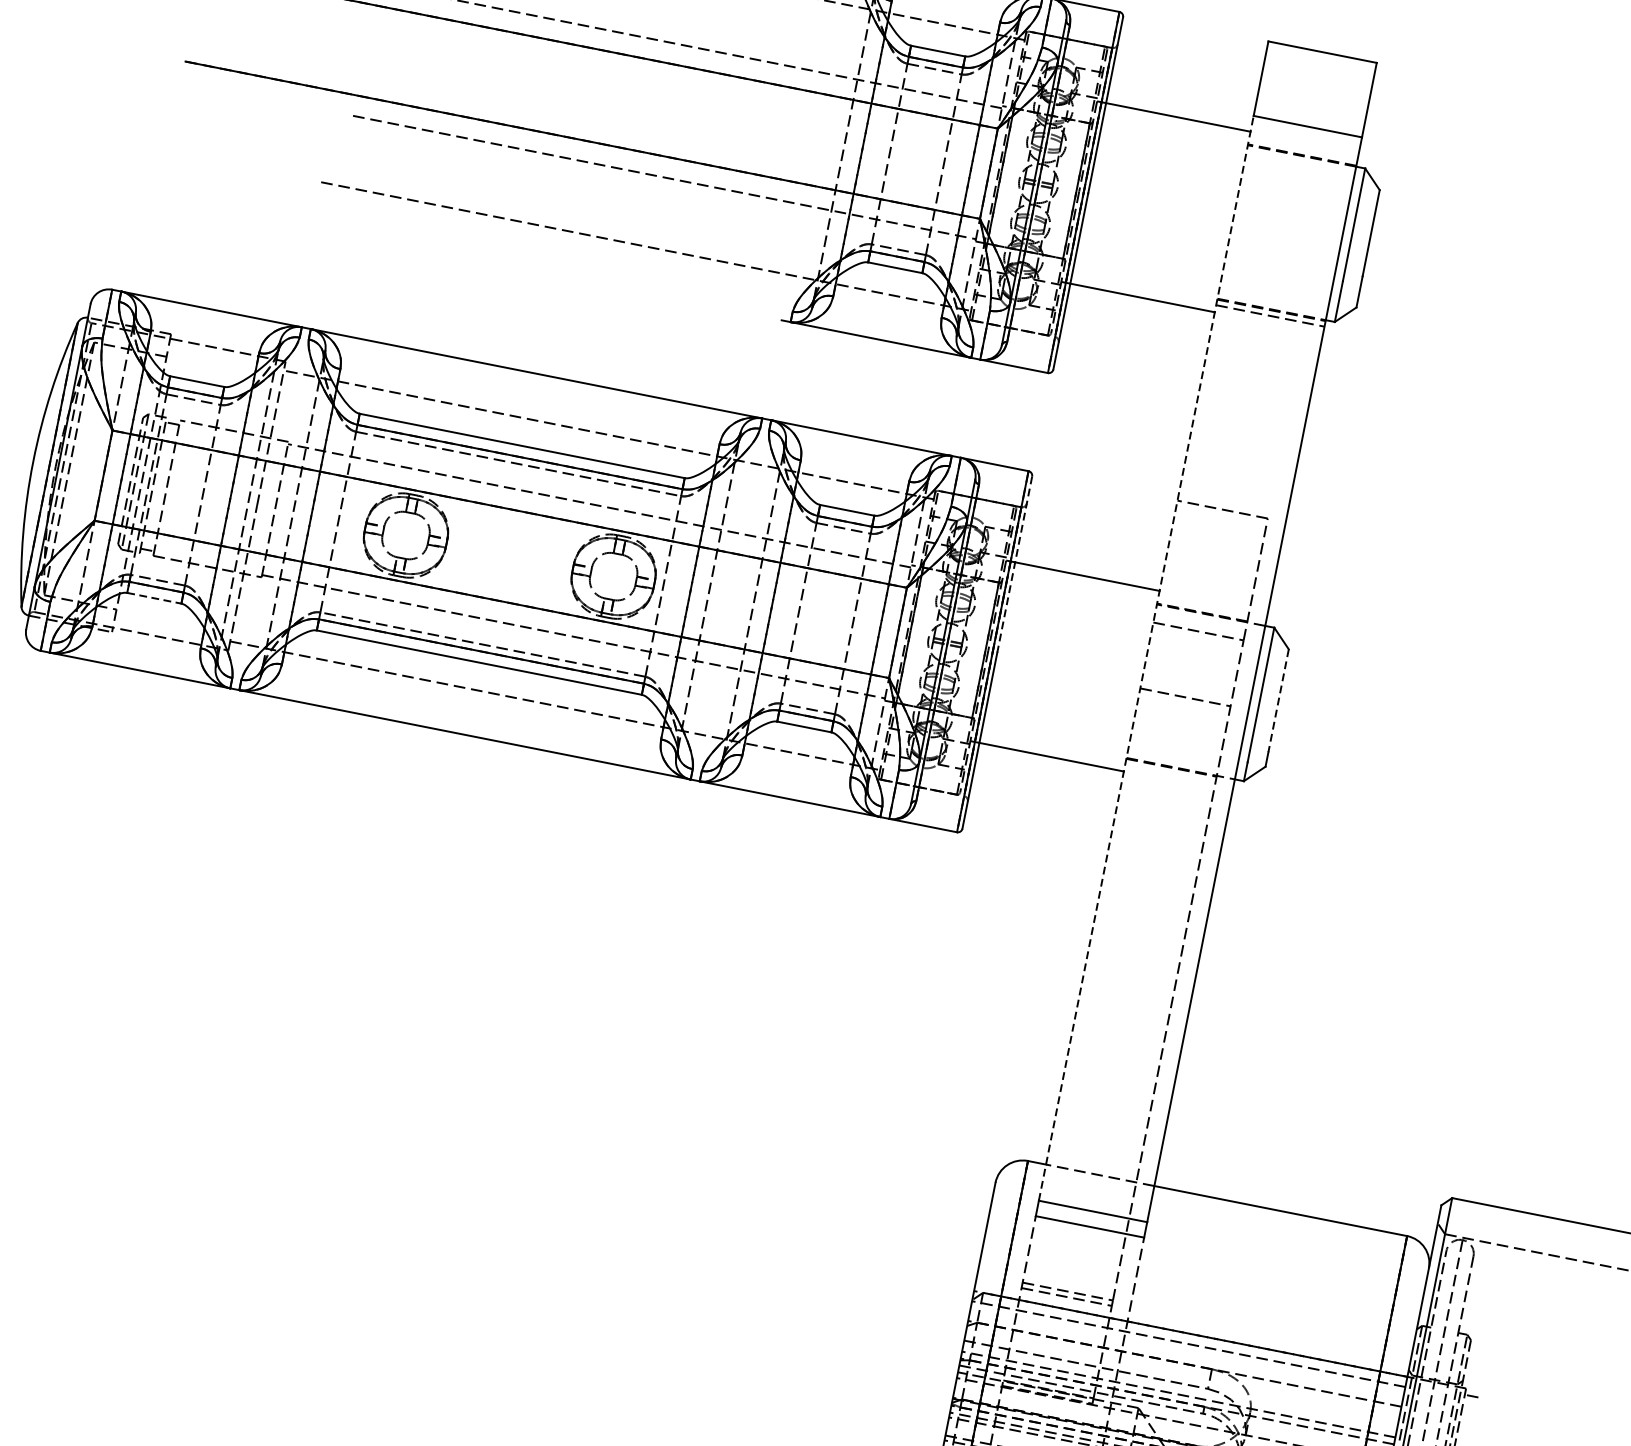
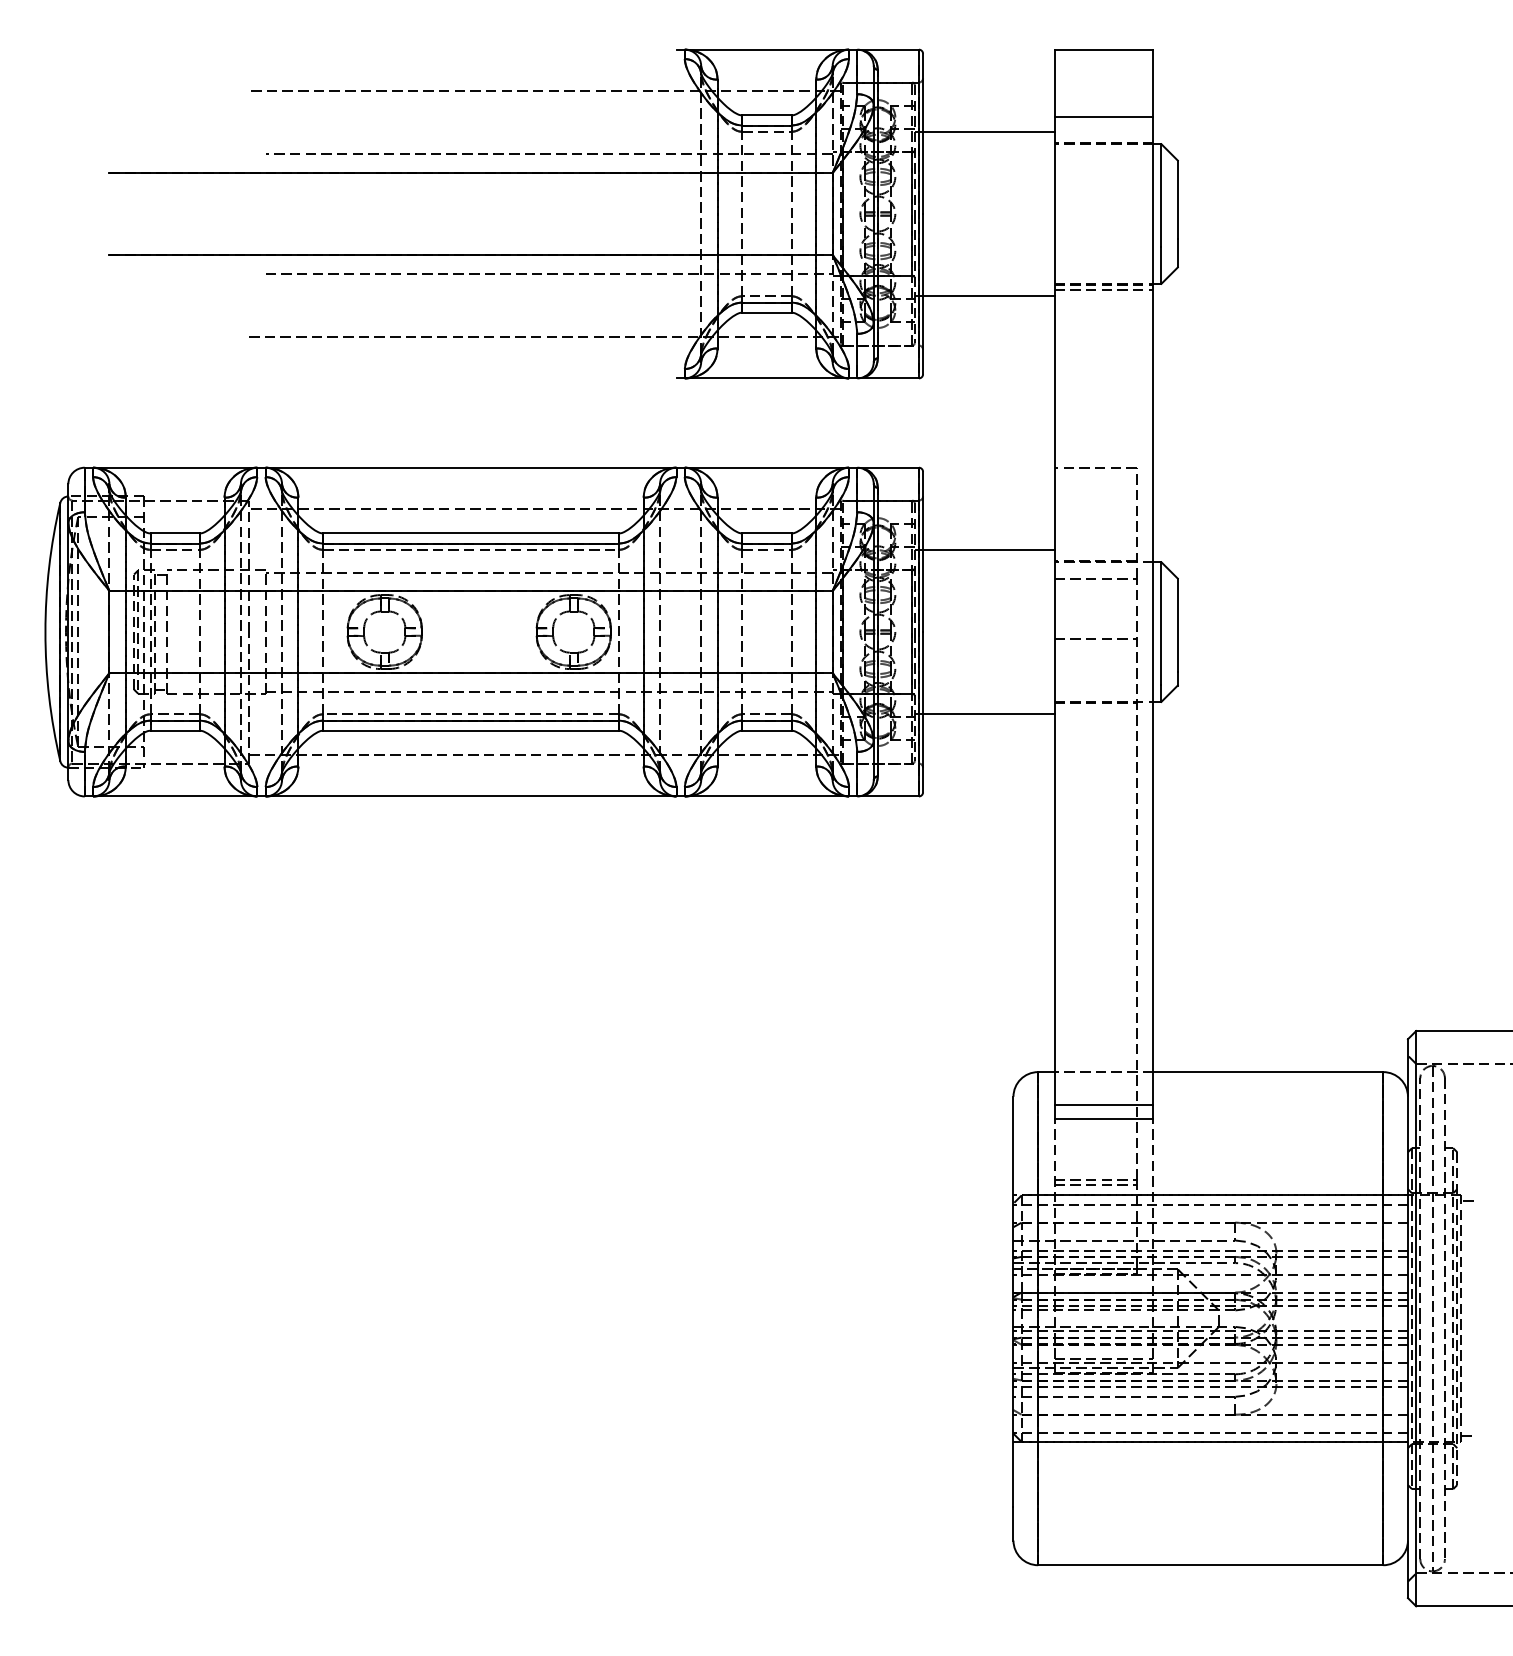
line: (1015, 565) -> (923, 552), dashed -> solid
line: (154, 598) -> (175, 730), dashed -> solid
line: (1146, 658) -> (1054, 611), dashed -> solid
line: (1278, 700) -> (1177, 625), dashed -> solid

